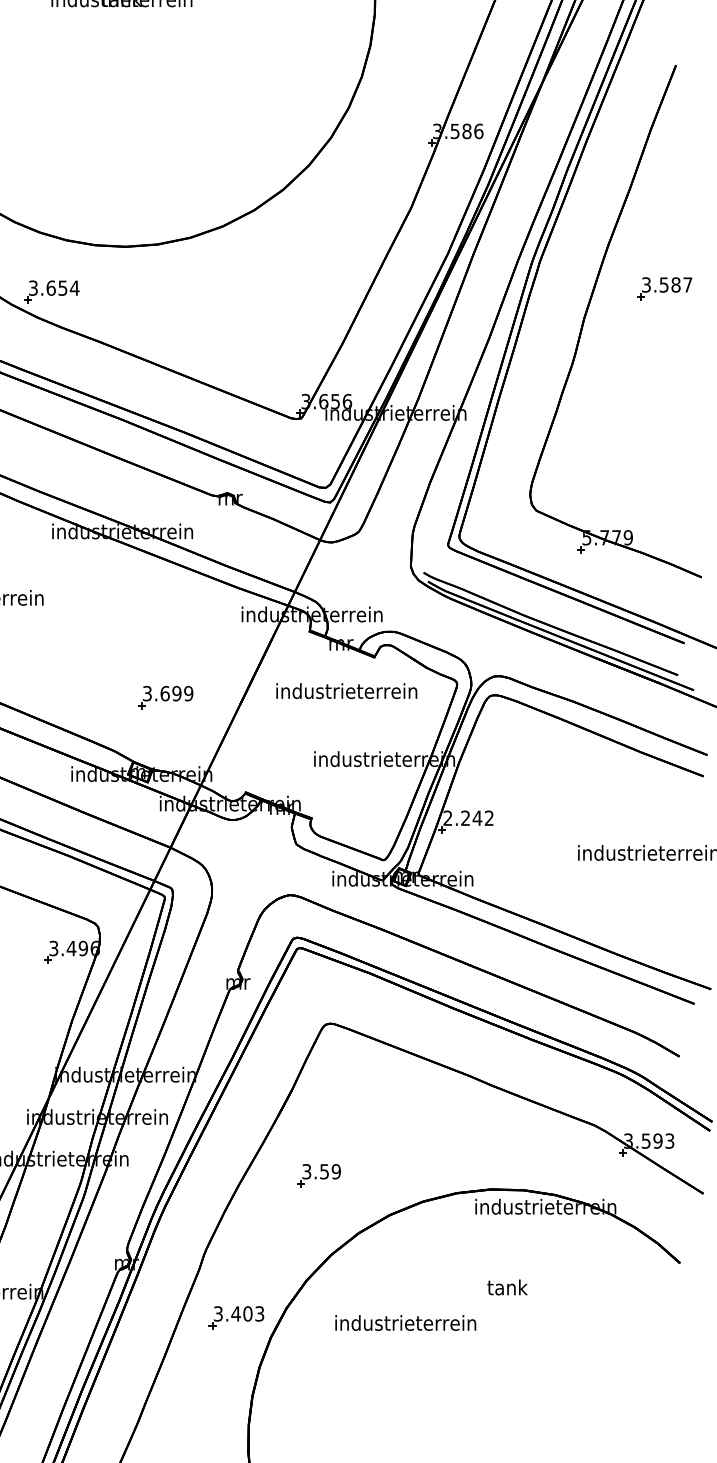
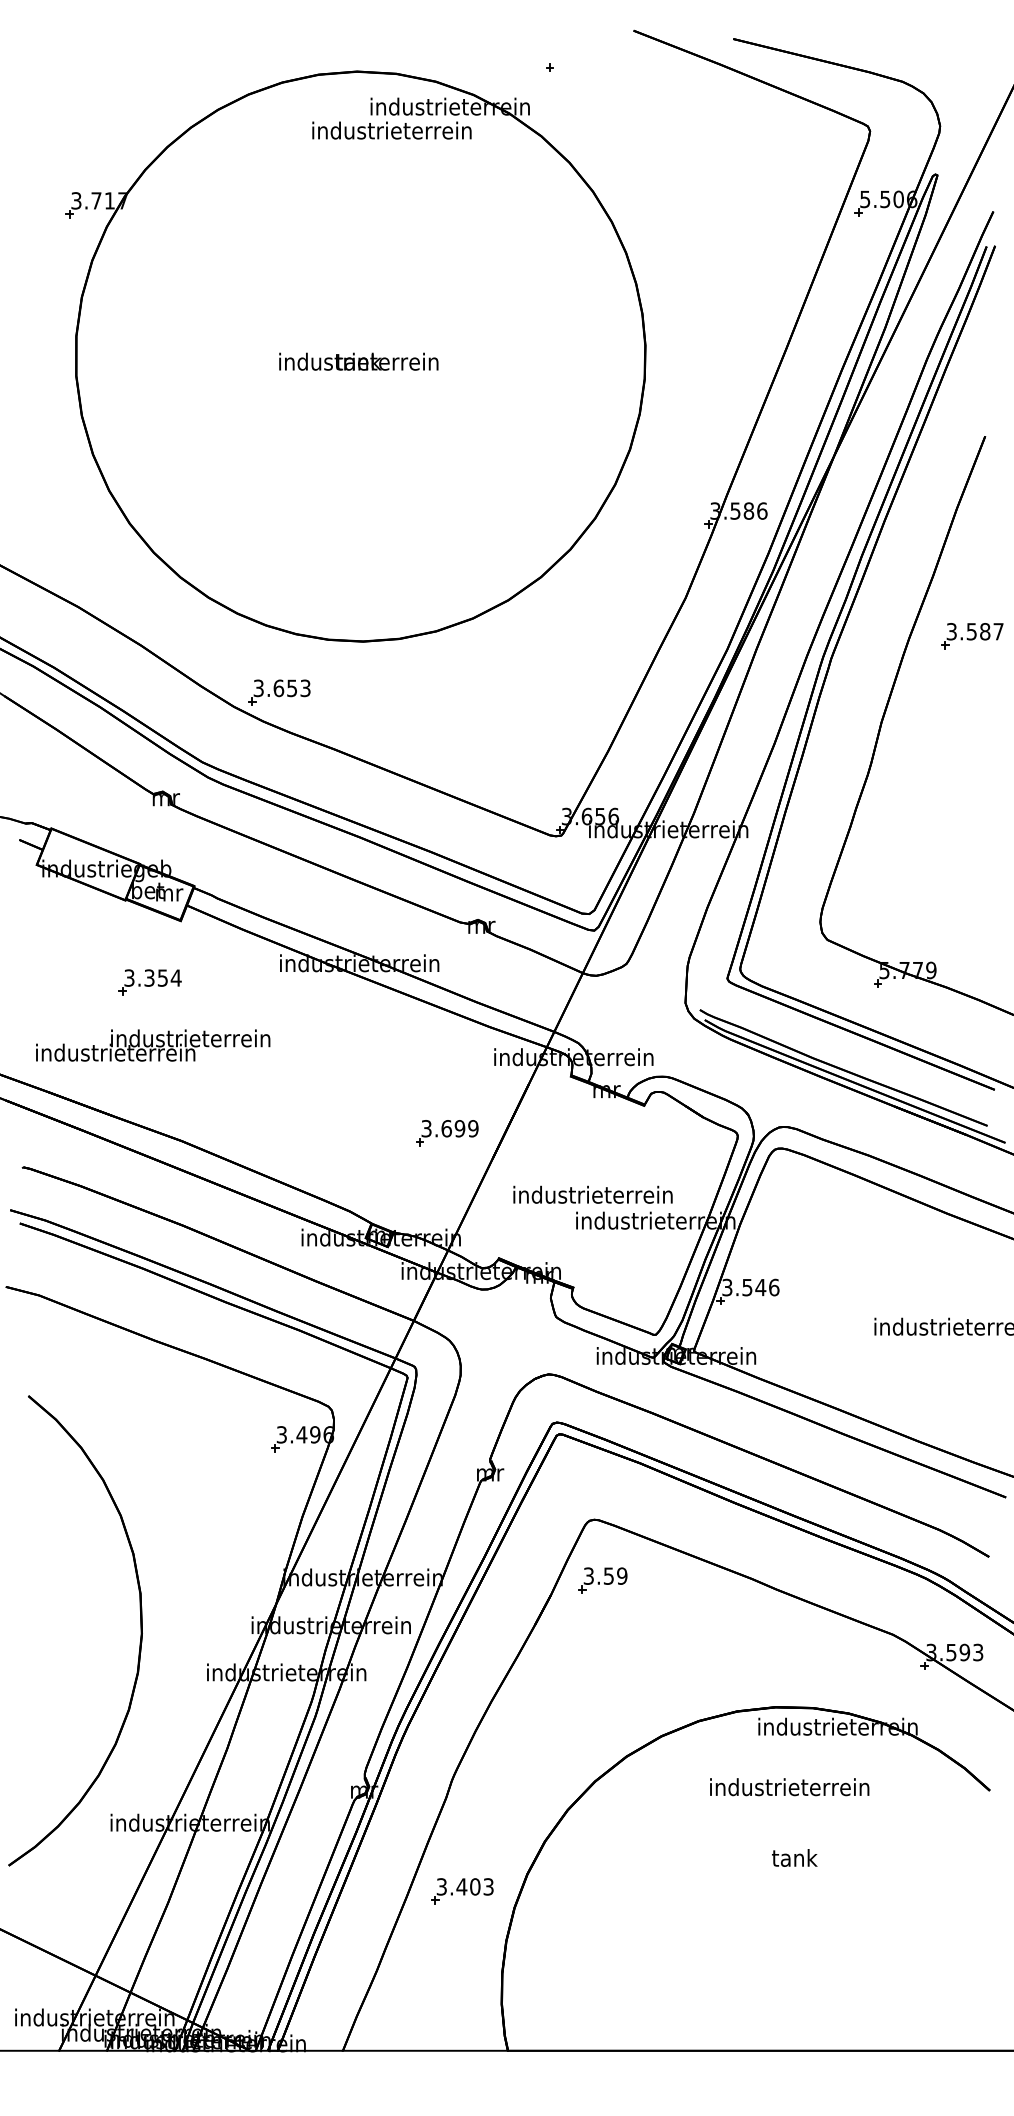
text: (74, 288) -> (305, 688), 3.654 -> 3.653
part: (664, 289) -> (972, 636), moved
text: (346, 690) -> (592, 1194), moved
part: (165, 697) -> (447, 1133), moved
text: (468, 818) -> (750, 1287), 2.242 -> 3.546
part: (318, 1175) -> (602, 1580), moved
text: (507, 1287) -> (794, 1857), moved
part: (236, 1318) -> (462, 1891), moved
text: (405, 1323) -> (789, 1787), moved

